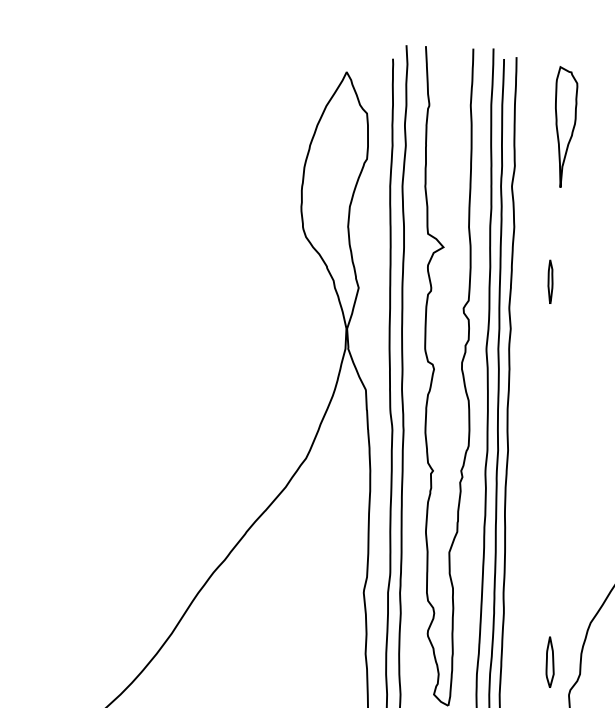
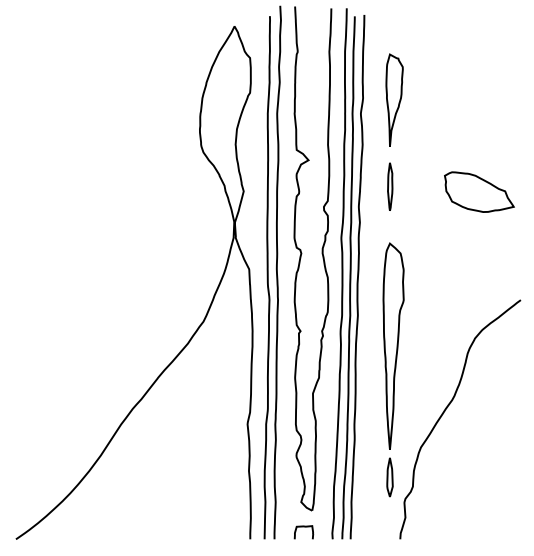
part: (566, 125) -> (394, 99), moved
part: (550, 281) -> (390, 186), size x1.43
part: (554, 489) -> (393, 345), added

